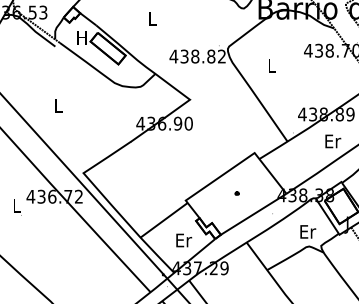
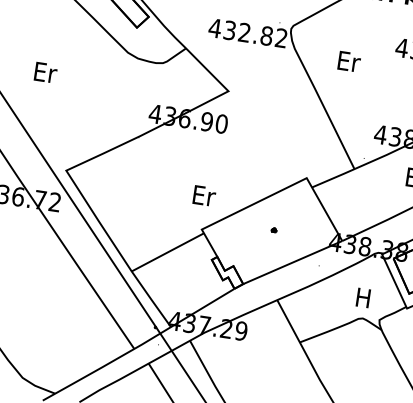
text: (195, 56) -> (244, 32), 438.82 -> 432.82
text: (272, 65) -> (349, 60), L -> Er
text: (58, 105) -> (45, 72), L -> Er
text: (308, 231) -> (364, 297), Er -> H
text: (184, 240) -> (205, 196), moved

